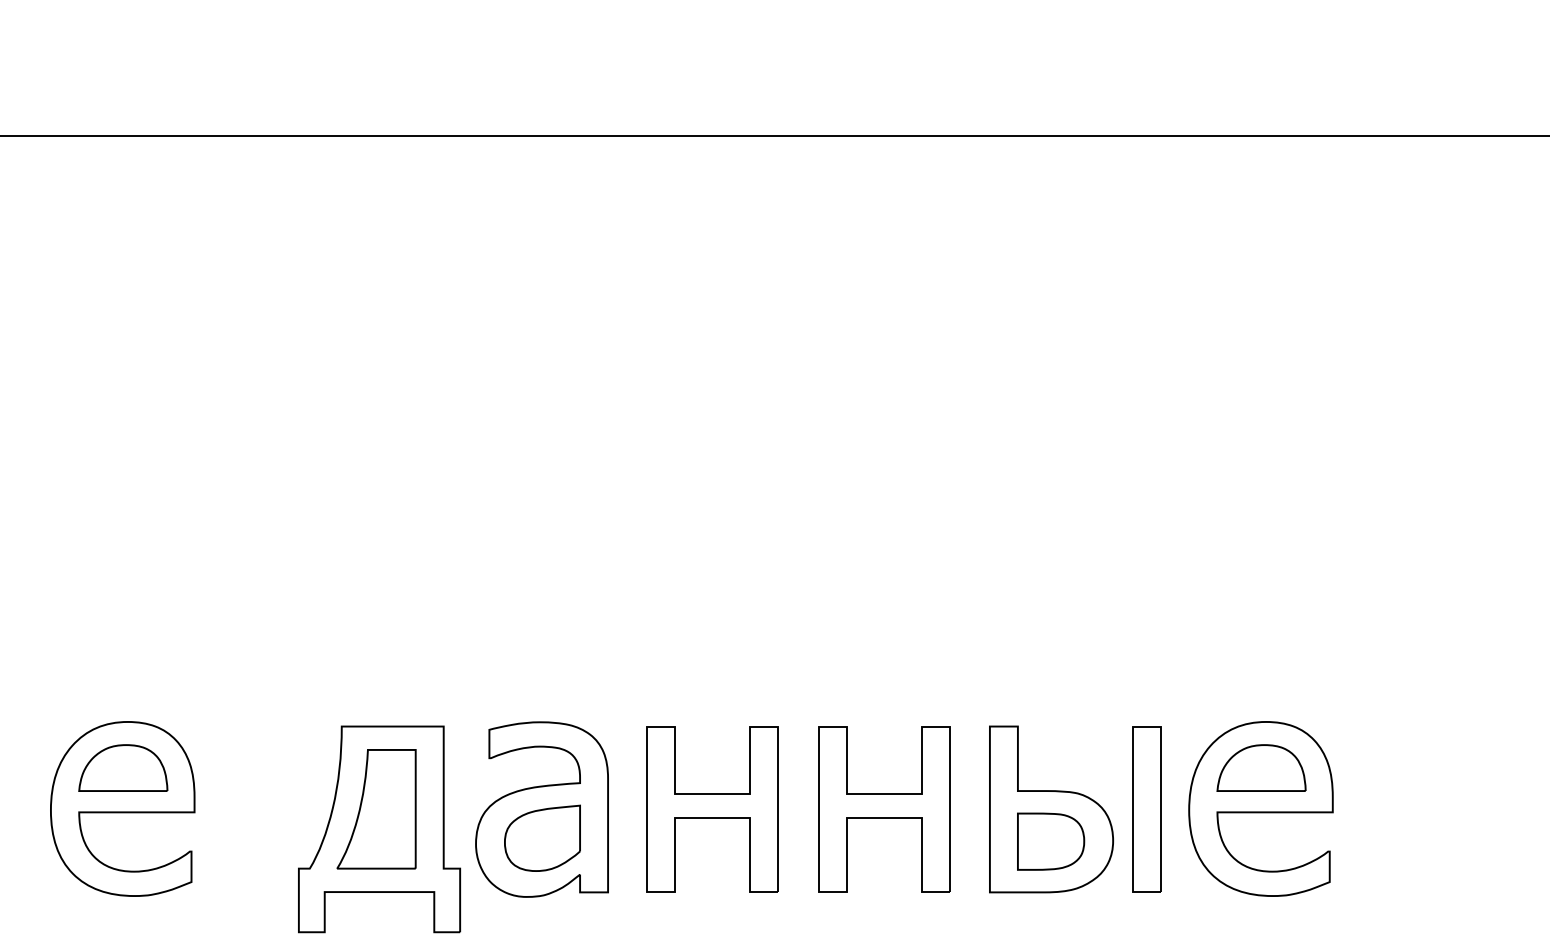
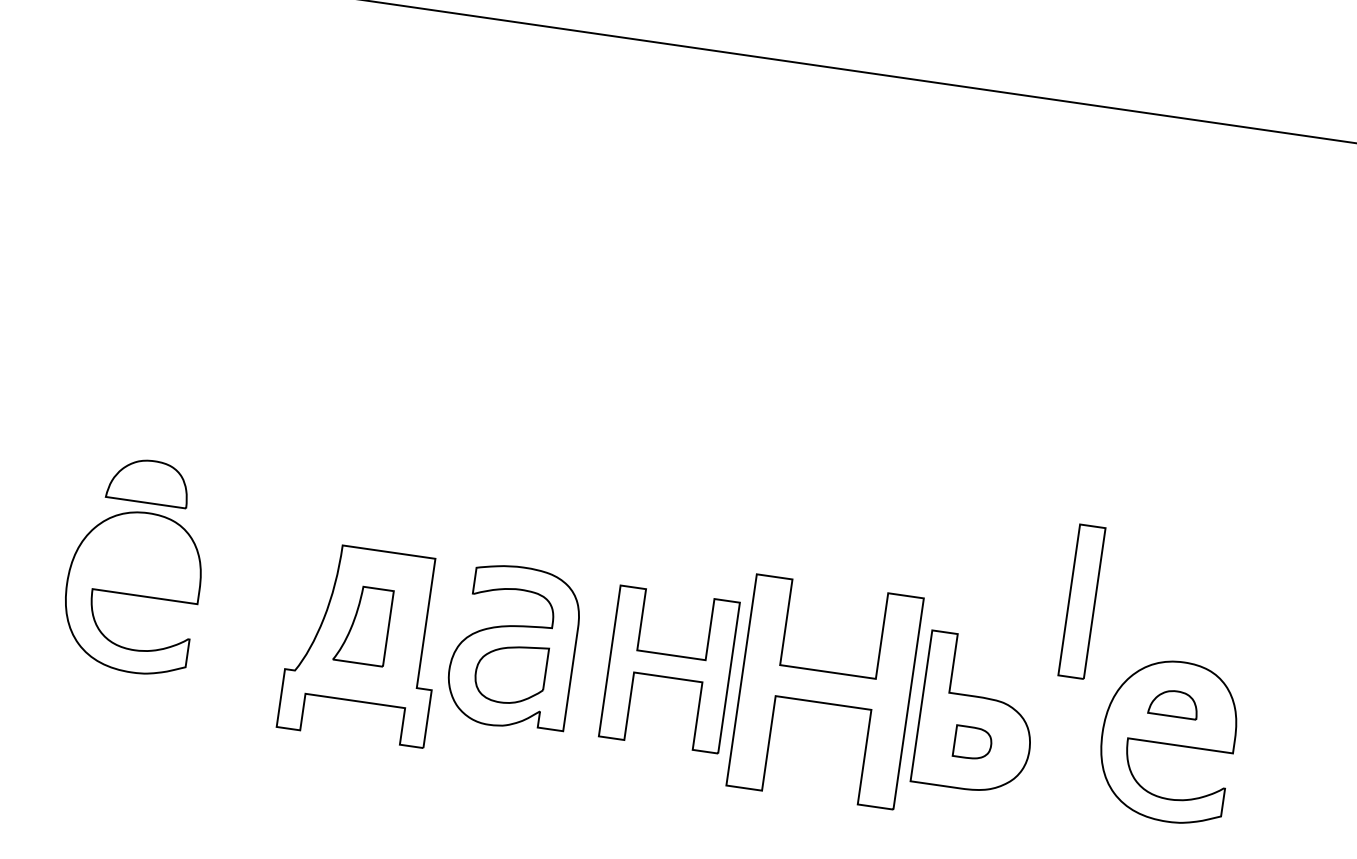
part: (123, 767) -> (149, 481), moved
part: (1261, 767) -> (1174, 703), size x0.6
part: (376, 809) -> (363, 625), size x0.7
part: (884, 809) -> (825, 692), size x1.4
part: (1146, 809) -> (1081, 601), moved
part: (1051, 841) -> (973, 743), size x0.6

